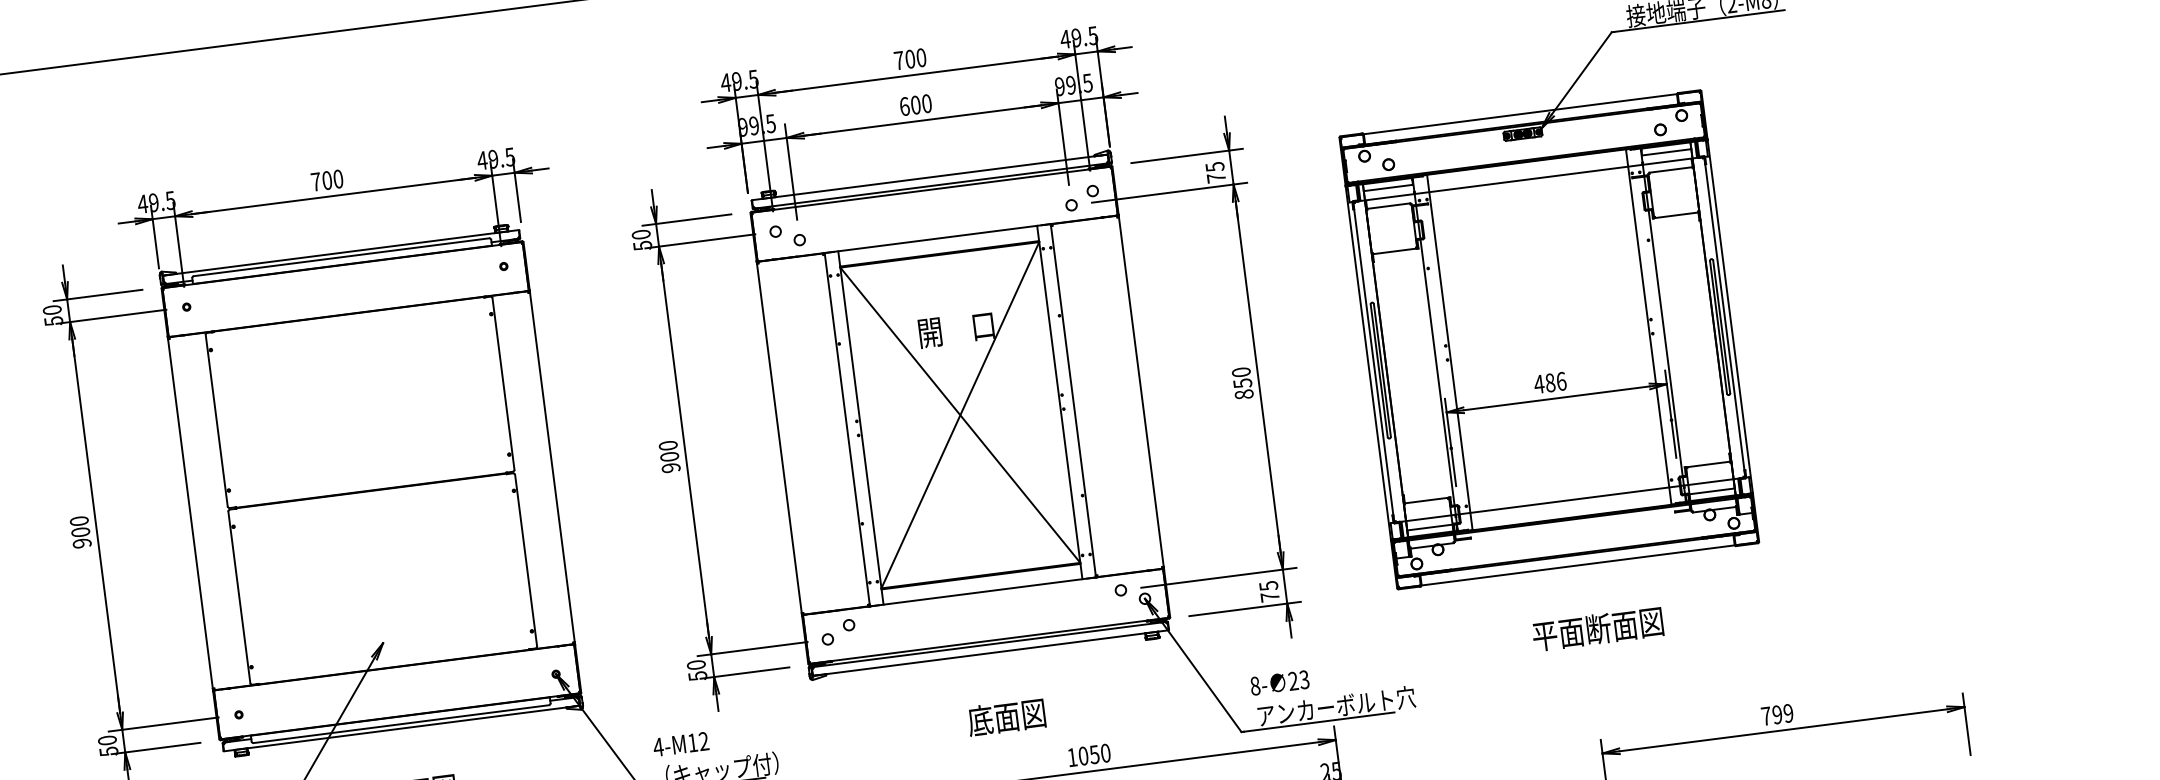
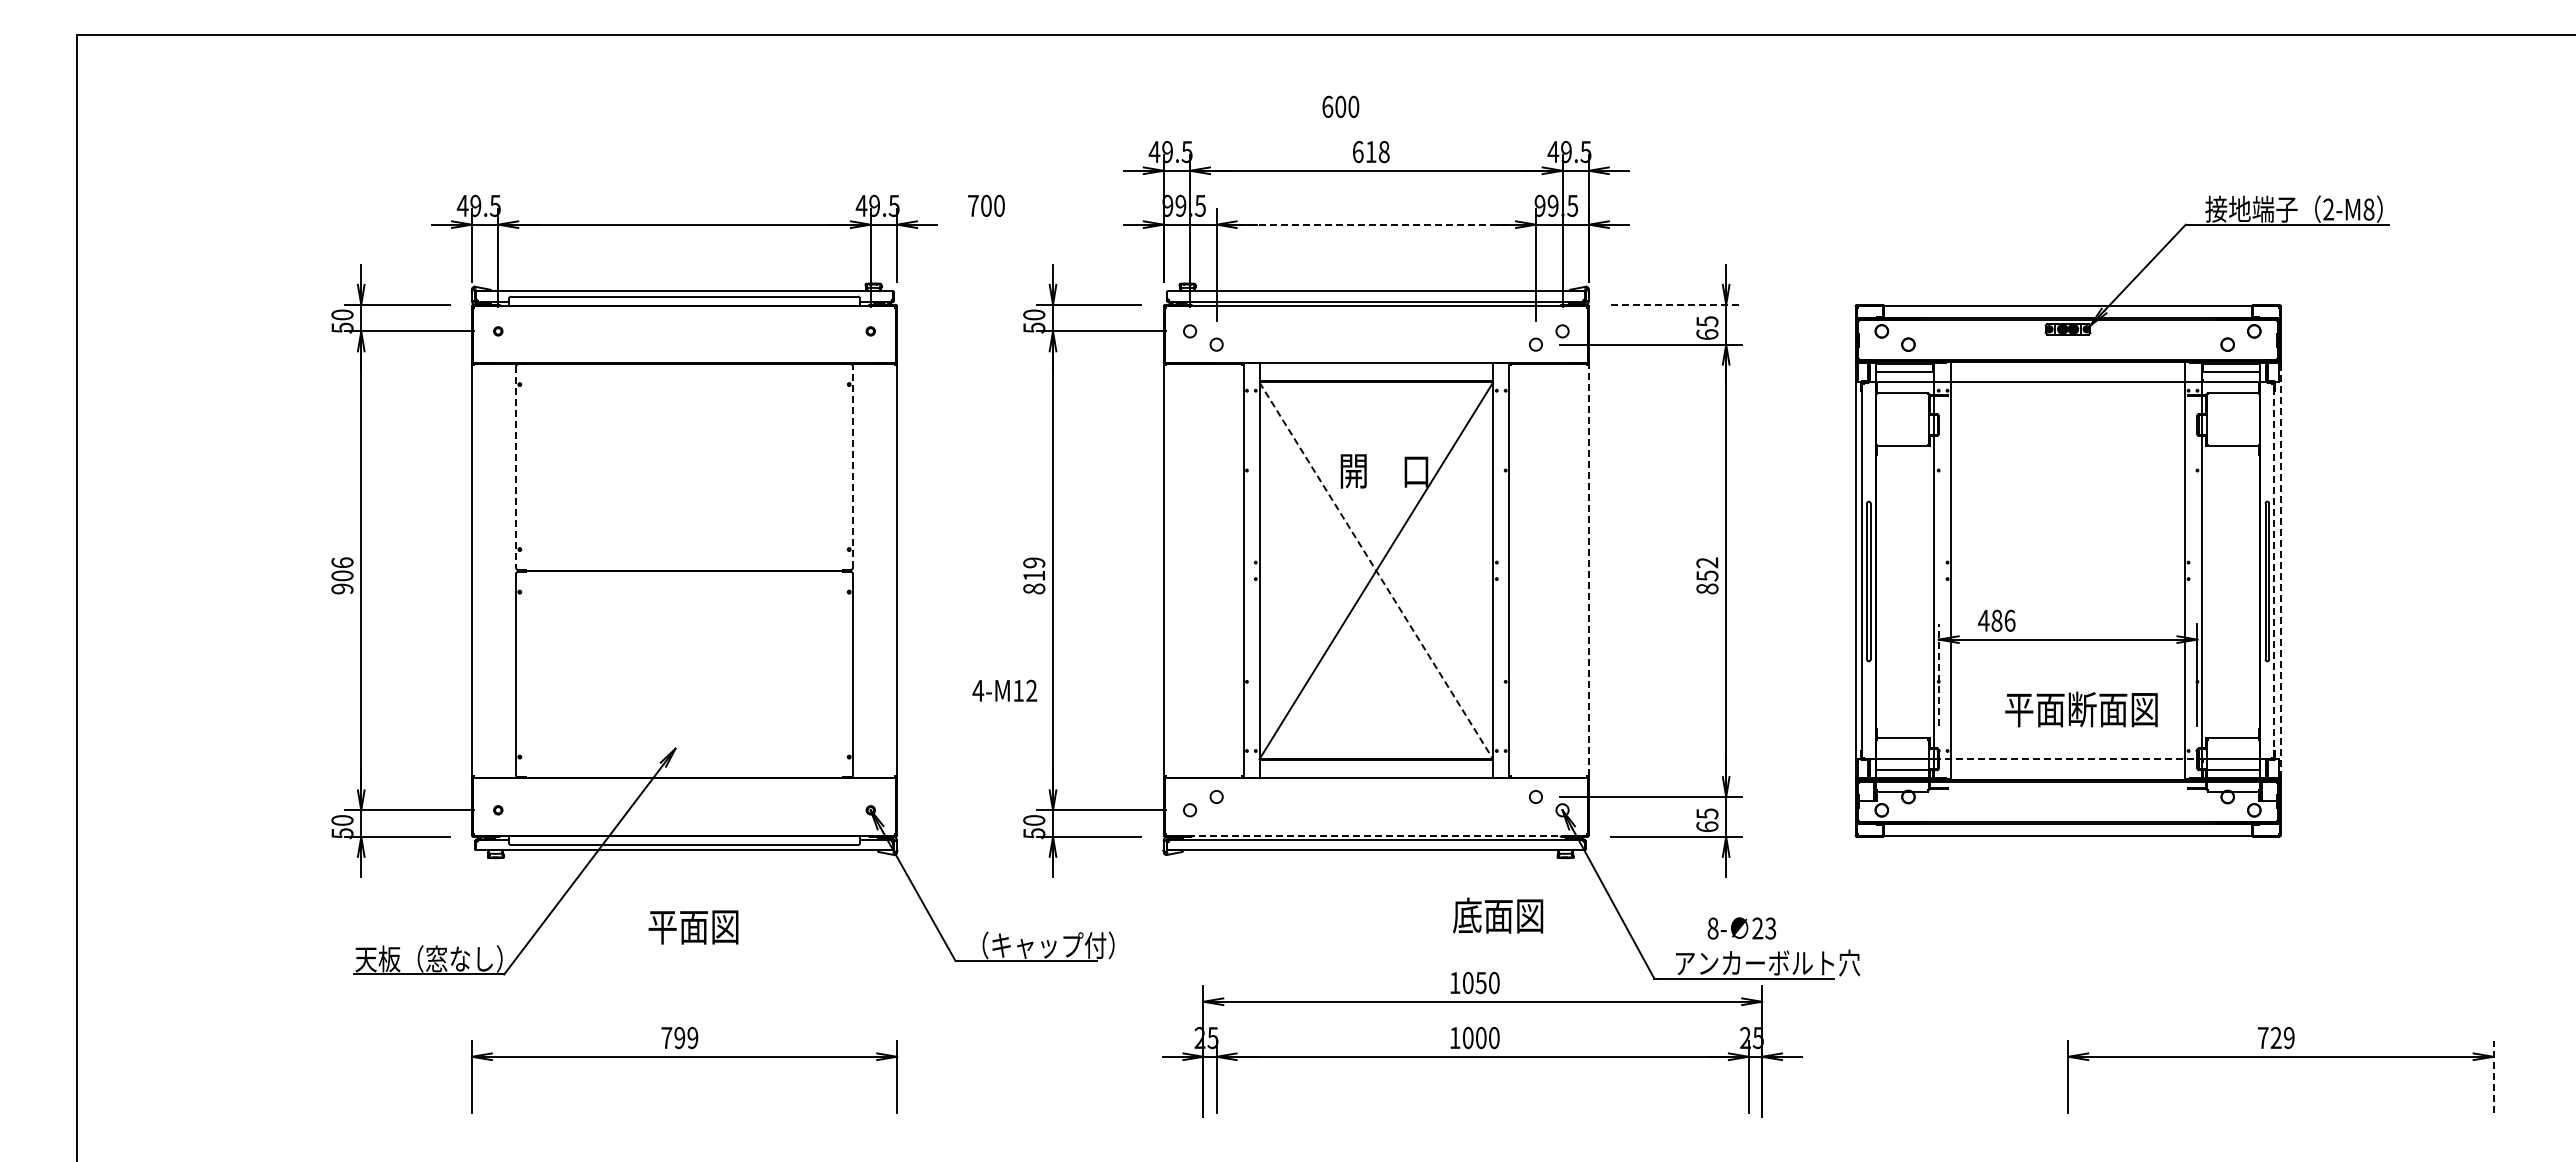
text: (909, 58) -> (1370, 151), 700 -> 618
text: (915, 104) -> (1340, 106), moved
line: (922, 120) -> (1376, 224), solid -> dashed
line: (1187, 155) -> (1677, 304), solid -> dashed
text: (1216, 177) -> (1707, 334), 75 -> 65
text: (327, 180) -> (986, 205), moved
line: (1724, 316) -> (2274, 570), solid -> dashed
line: (1730, 316) -> (2280, 570), solid -> dashed
text: (1241, 372) -> (1707, 562), 850 -> 852
text: (1549, 382) -> (1996, 620), moved
line: (503, 384) -> (852, 467), solid -> dashed
line: (1140, 391) -> (1588, 570), solid -> dashed
line: (960, 414) -> (1376, 570), solid -> dashed
line: (217, 421) -> (516, 467), solid -> dashed
line: (1450, 442) -> (1938, 674), solid -> dashed
text: (669, 456) -> (1034, 575), 900 -> 819
line: (1570, 500) -> (2068, 759), solid -> dashed
text: (79, 520) -> (342, 562), 900 -> 906
text: (1270, 596) -> (1707, 826), 75 -> 65
text: (1597, 629) -> (2081, 709), moved
line: (989, 640) -> (1376, 835), solid -> dashed
text: (1279, 682) -> (1741, 928), moved
text: (1776, 715) -> (2275, 1038), 799 -> 729
text: (1006, 717) -> (1498, 915), moved
line: (1966, 723) -> (2493, 1076), solid -> dashed
text: (680, 744) -> (1004, 690), moved

